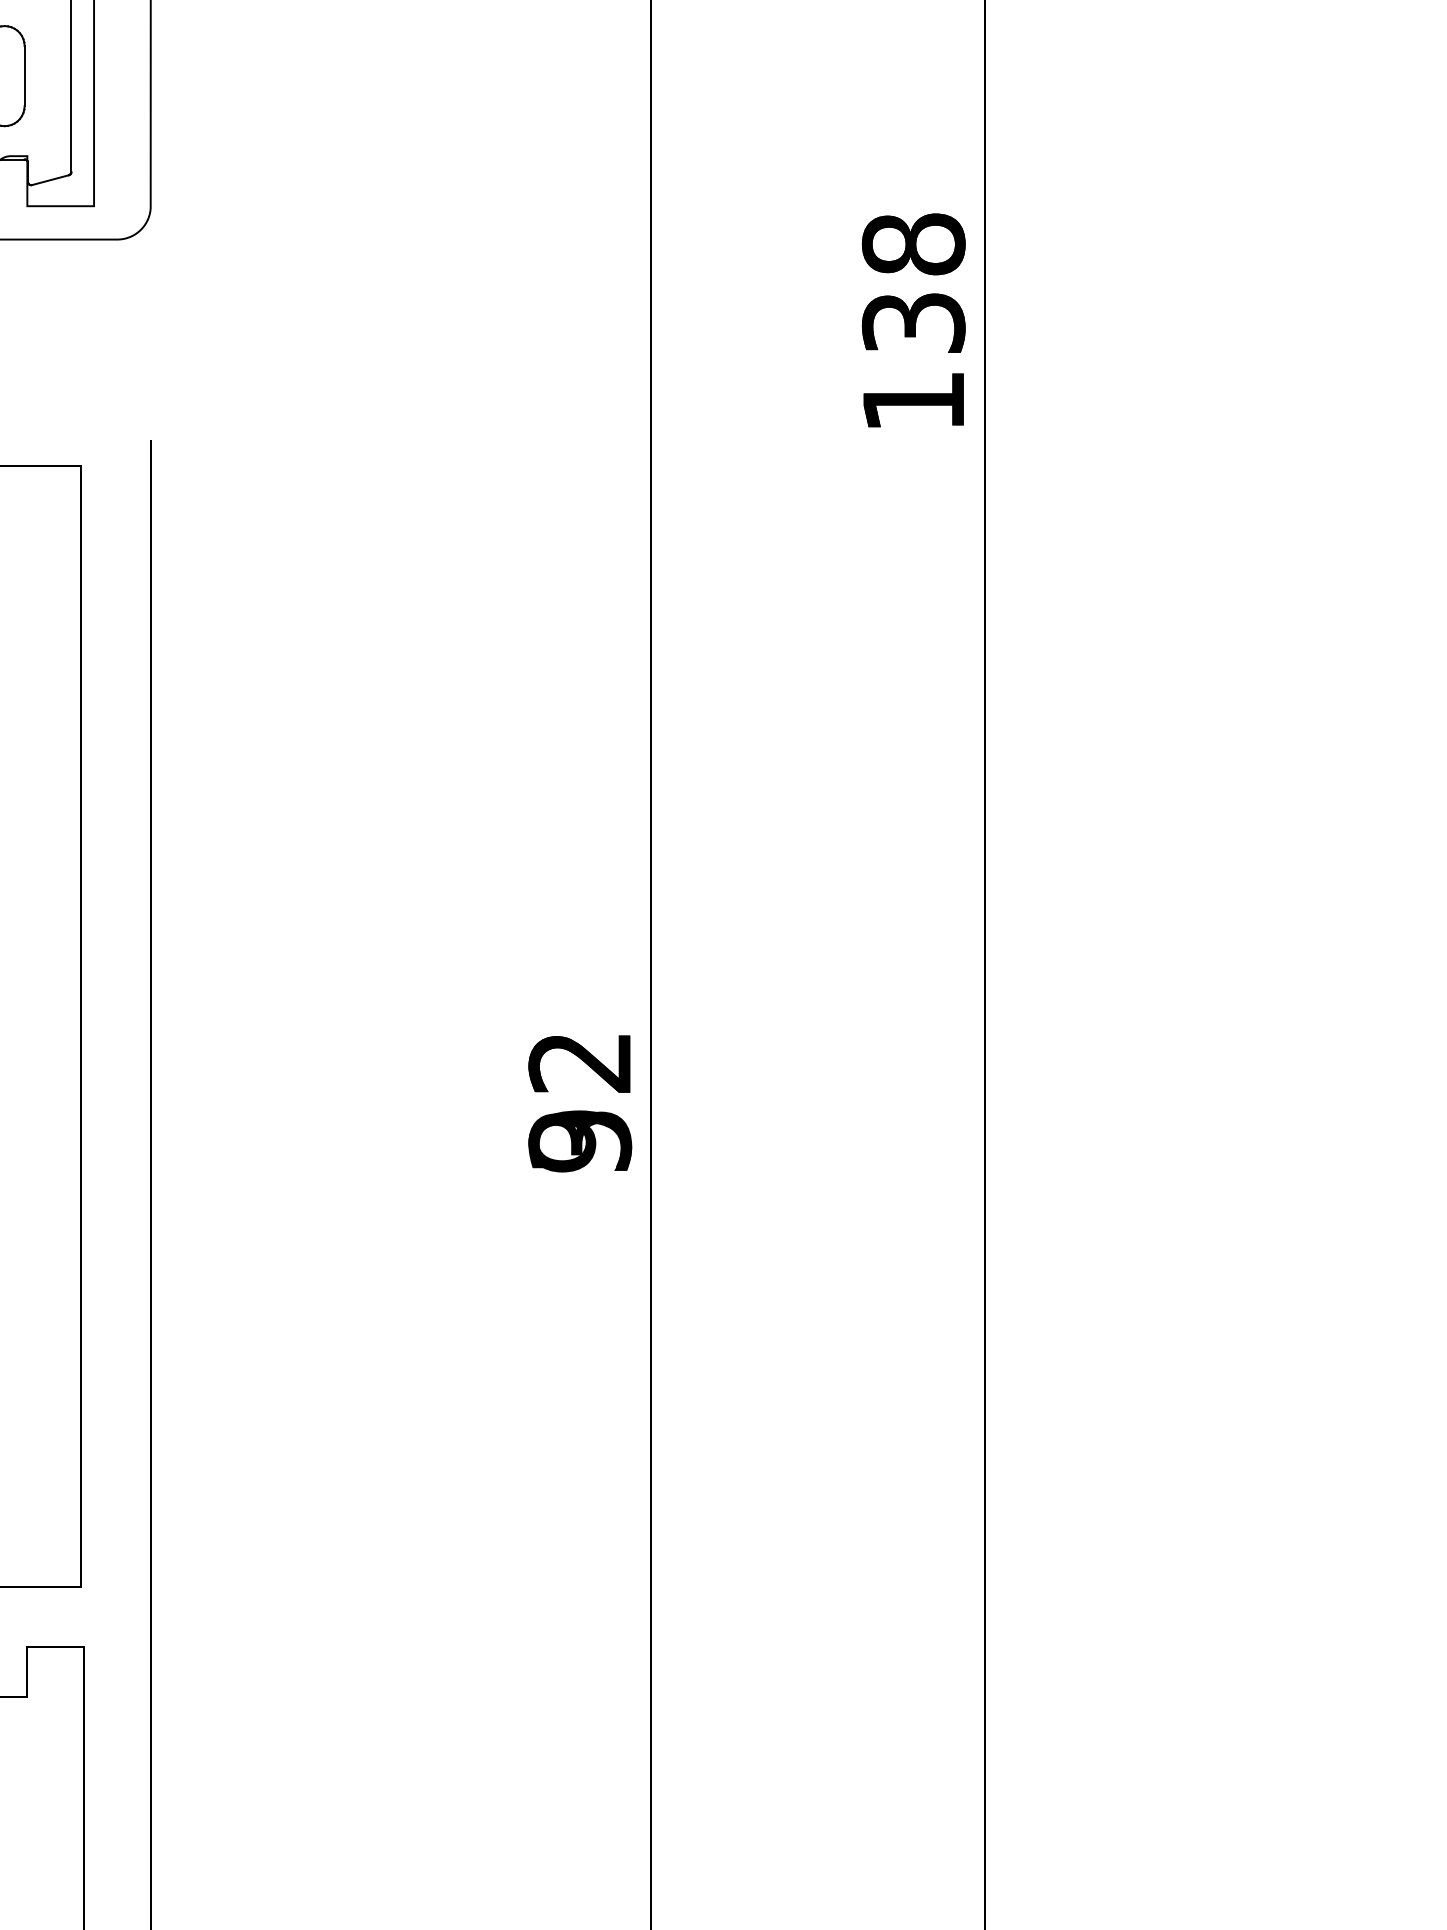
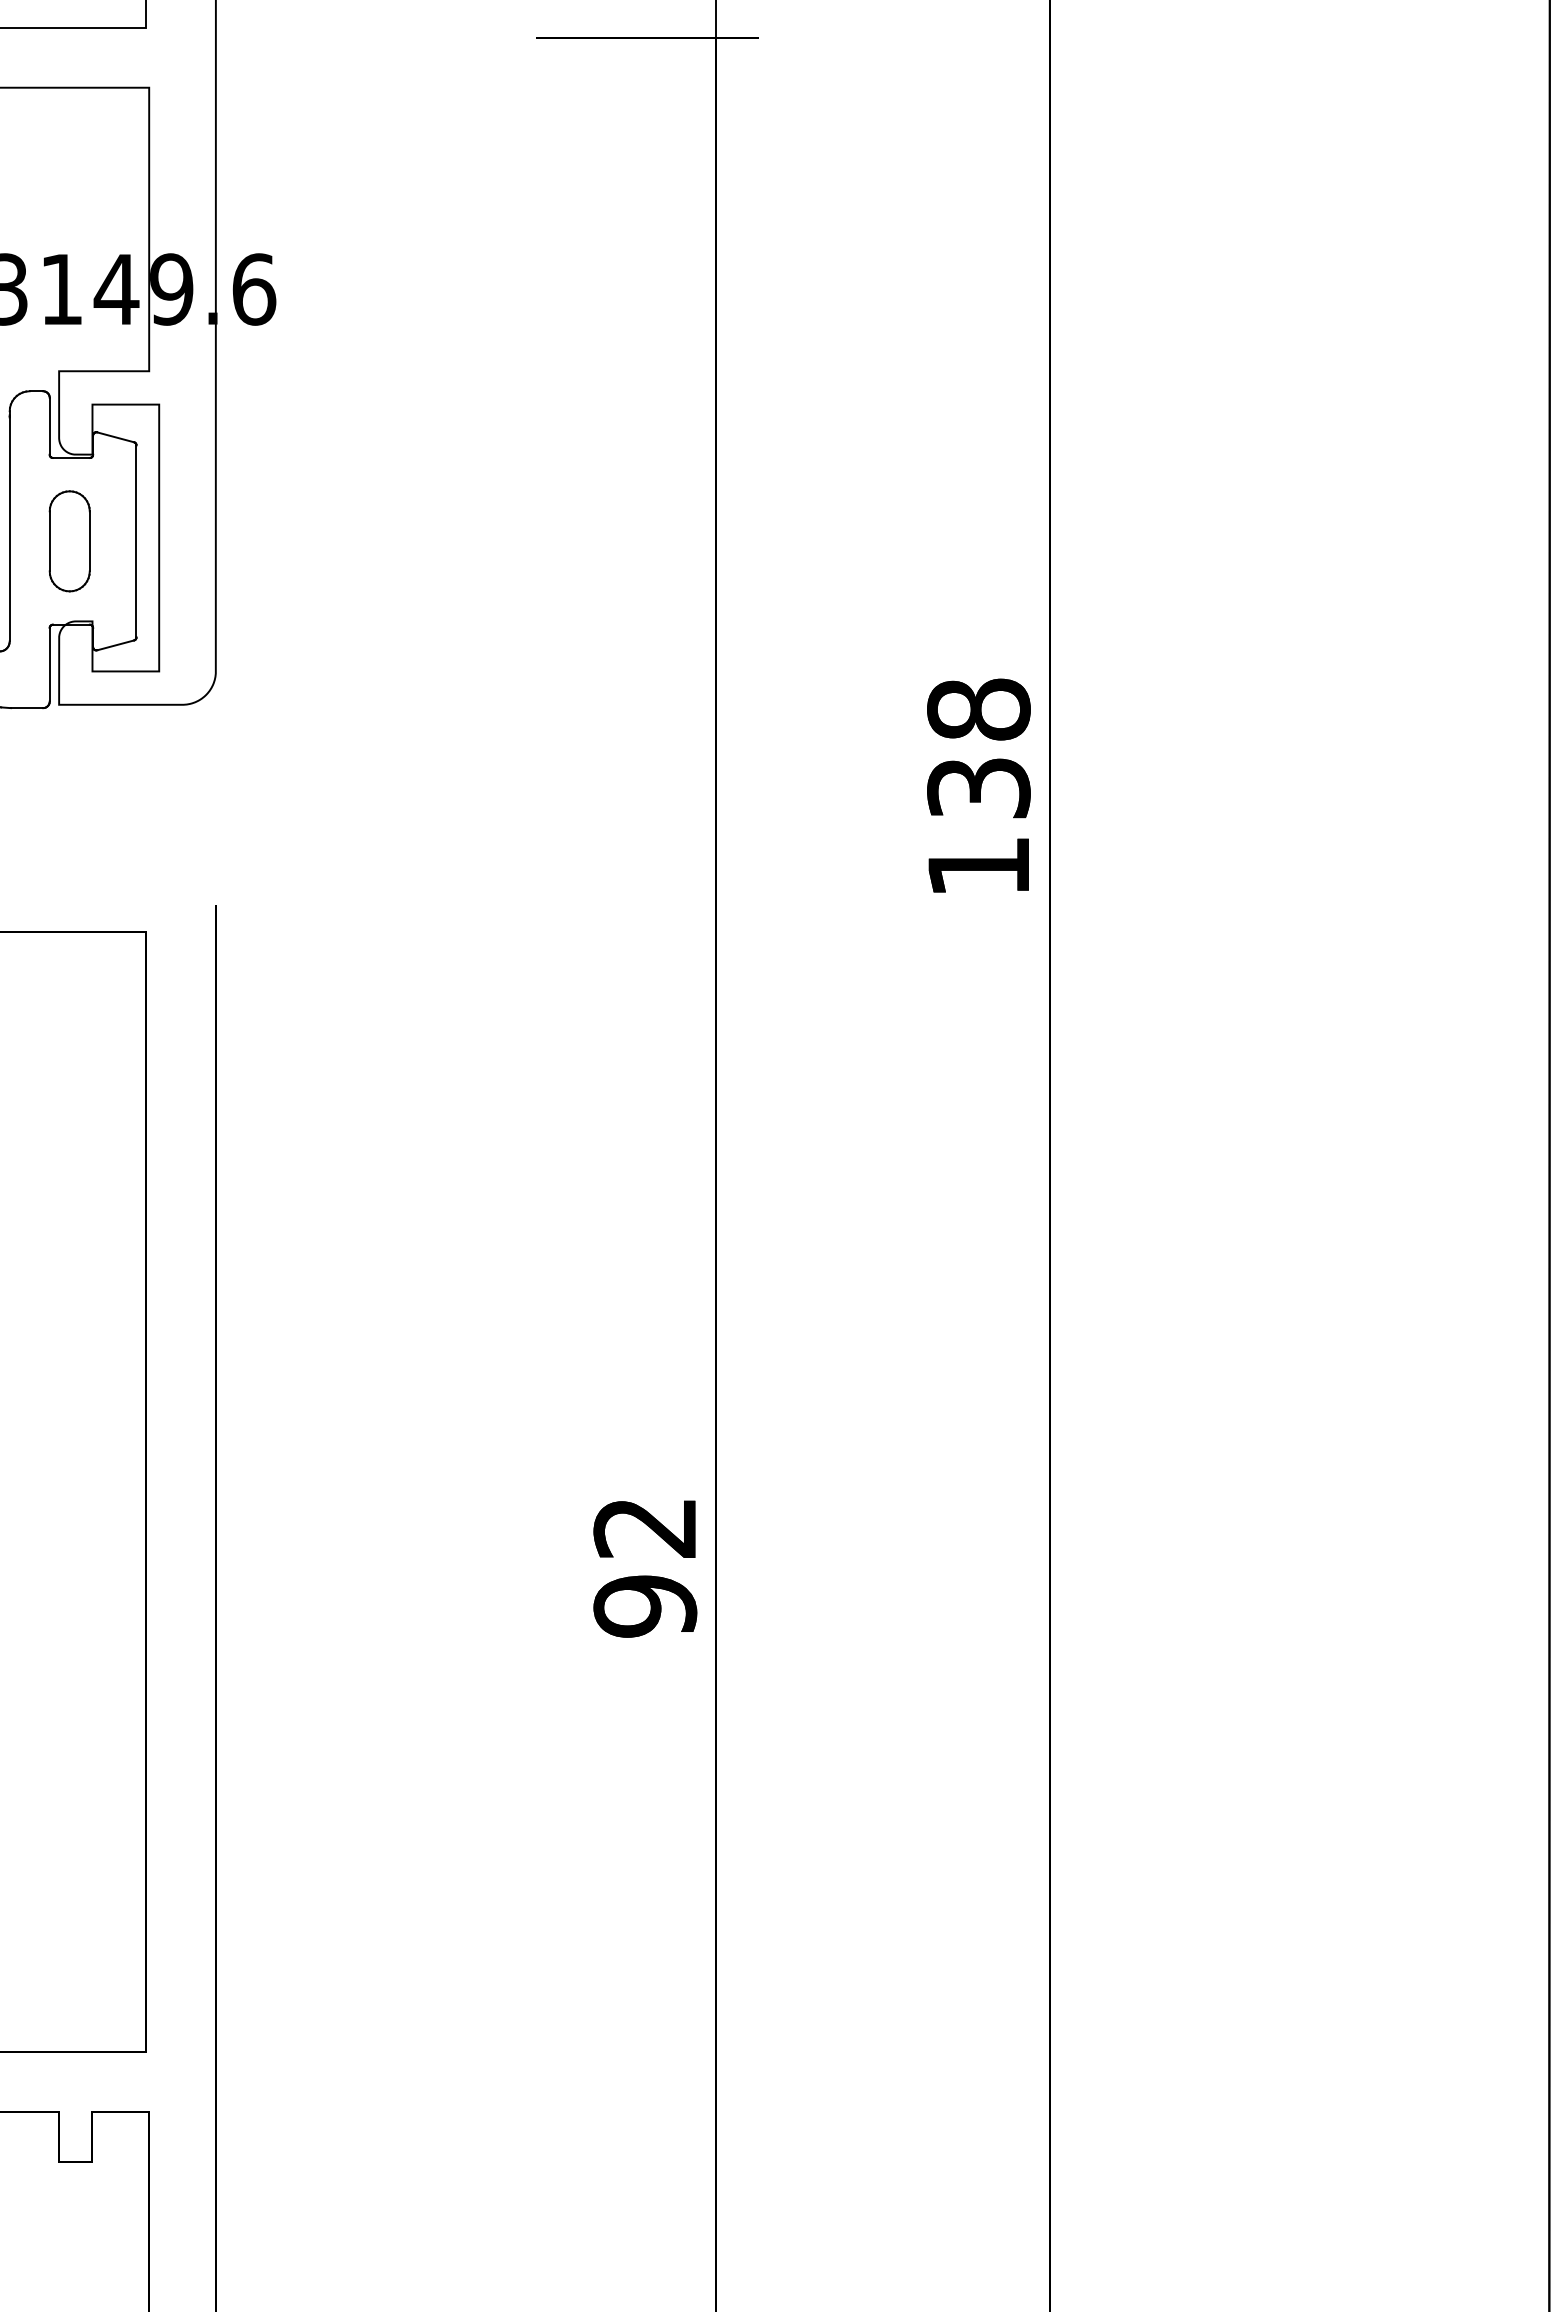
text: (580, 1141) -> (645, 1606), 32 -> 92

